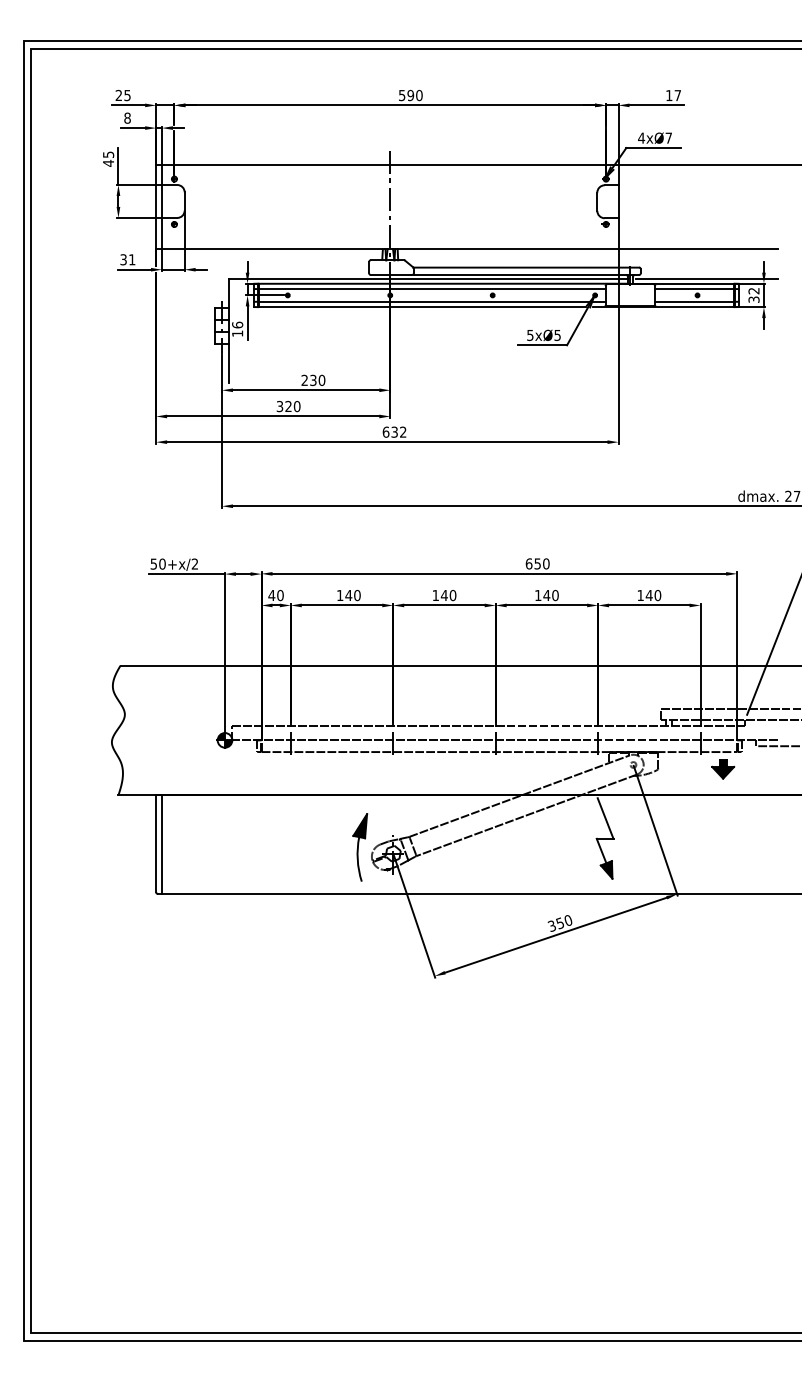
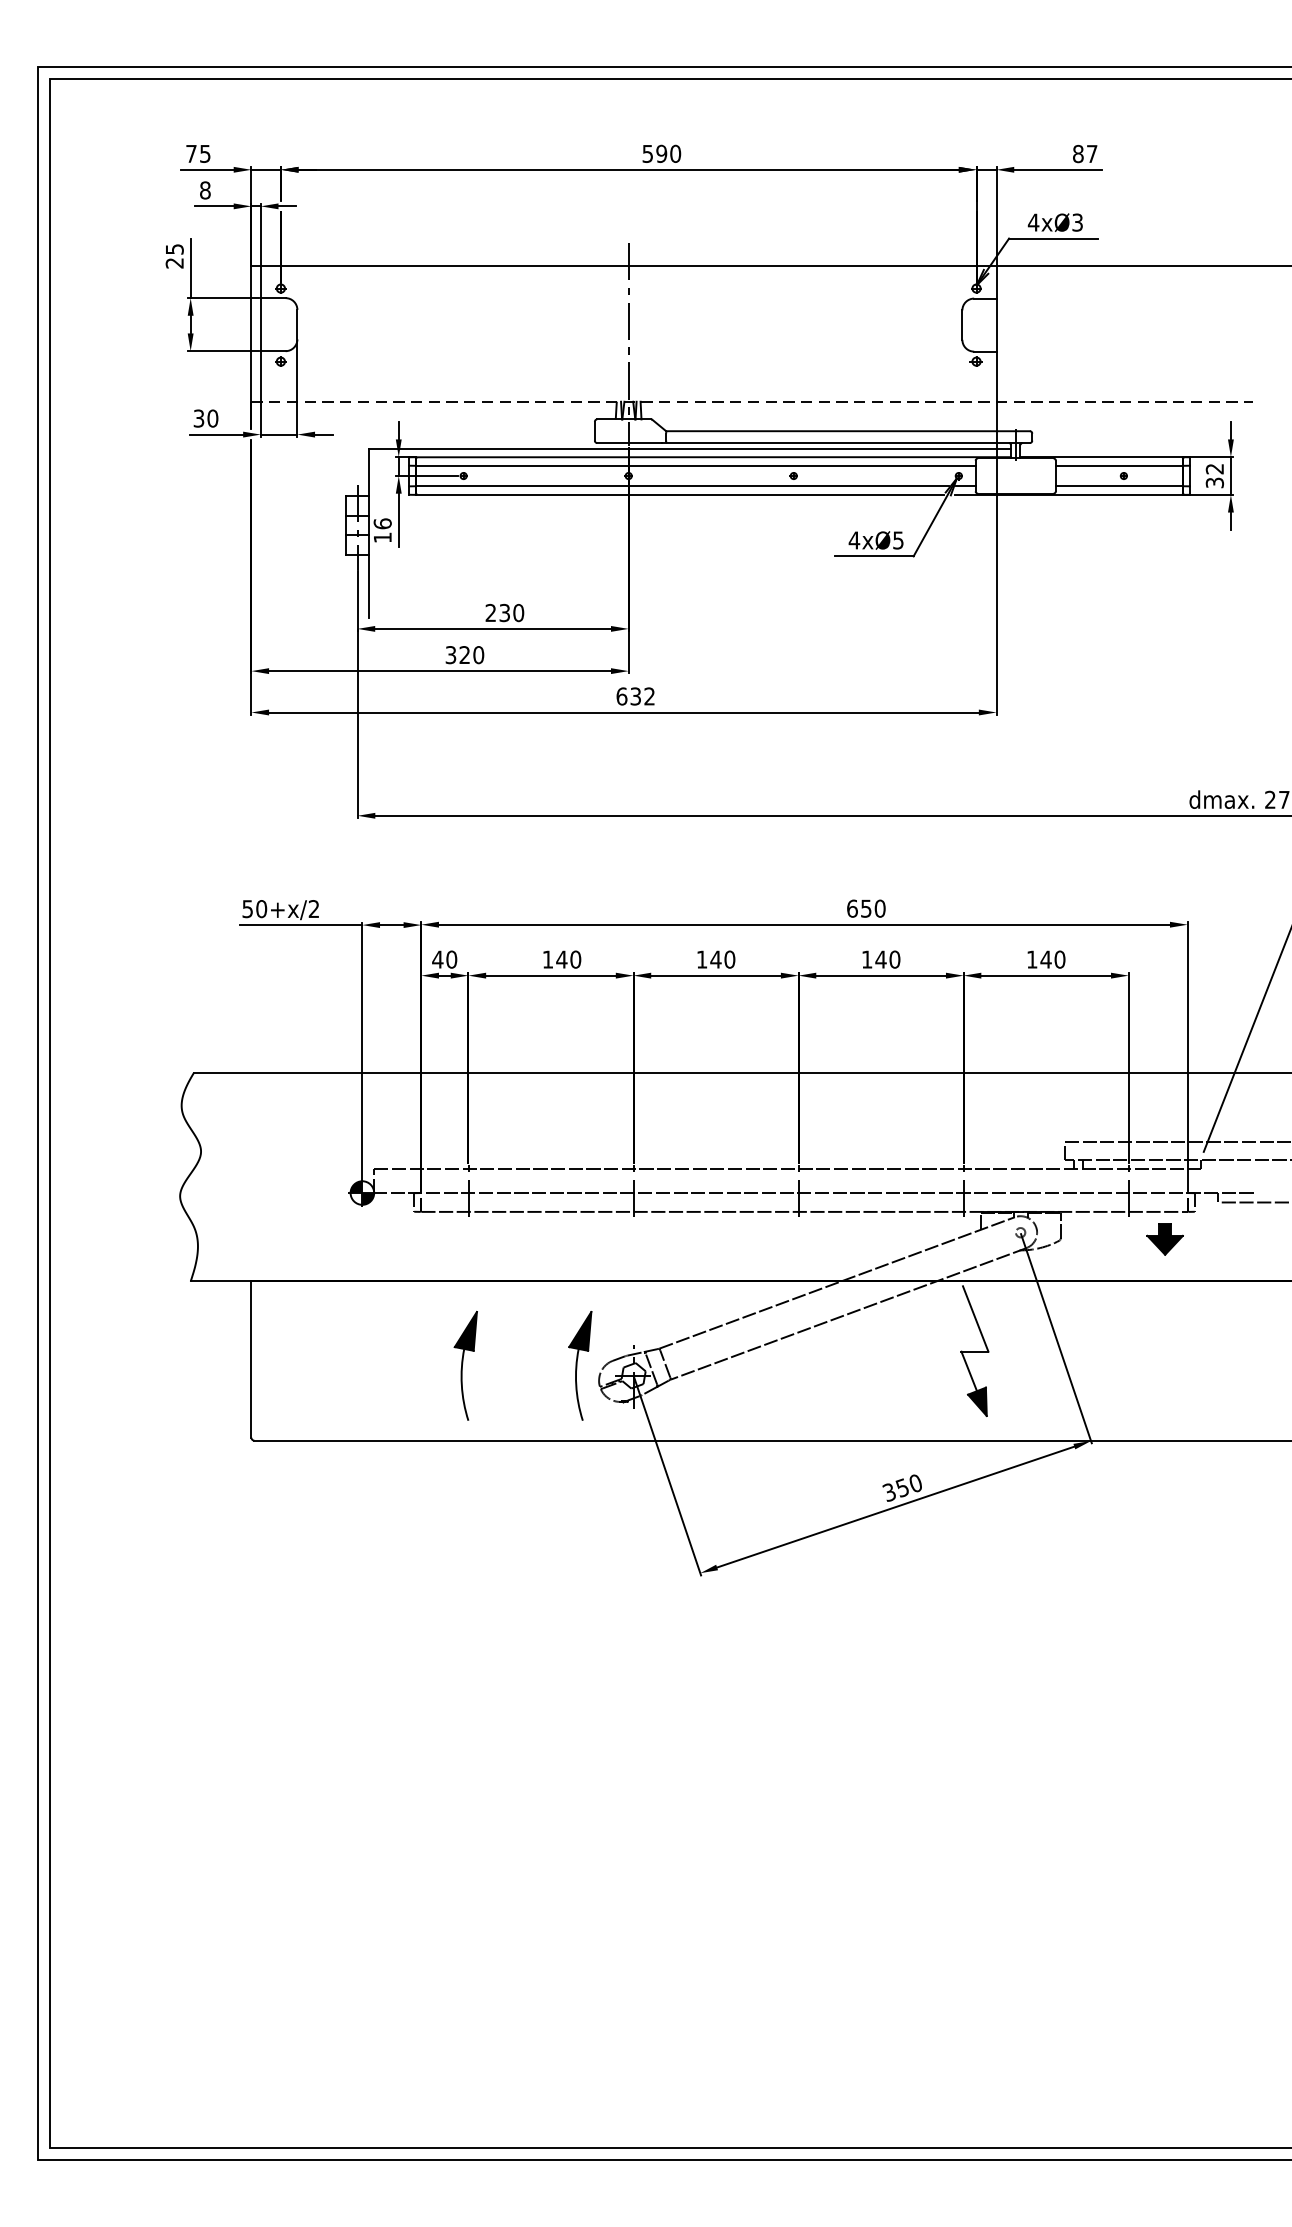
text: (118, 94) -> (190, 152), 25 -> 75
text: (669, 95) -> (1078, 153), 17 -> 87
text: (668, 137) -> (1077, 221), 4xØ7 -> 4xØ3
text: (108, 162) -> (174, 261), 45 -> 25
line: (467, 249) -> (753, 402), solid -> dashed
text: (131, 259) -> (211, 418), 31 -> 30
line: (706, 278) -> (1138, 448), removed
text: (529, 335) -> (853, 540), 5xØ5 -> 4xØ5
line: (162, 844) -> (261, 1360), removed
part: (289, 847) -> (466, 1365), added

